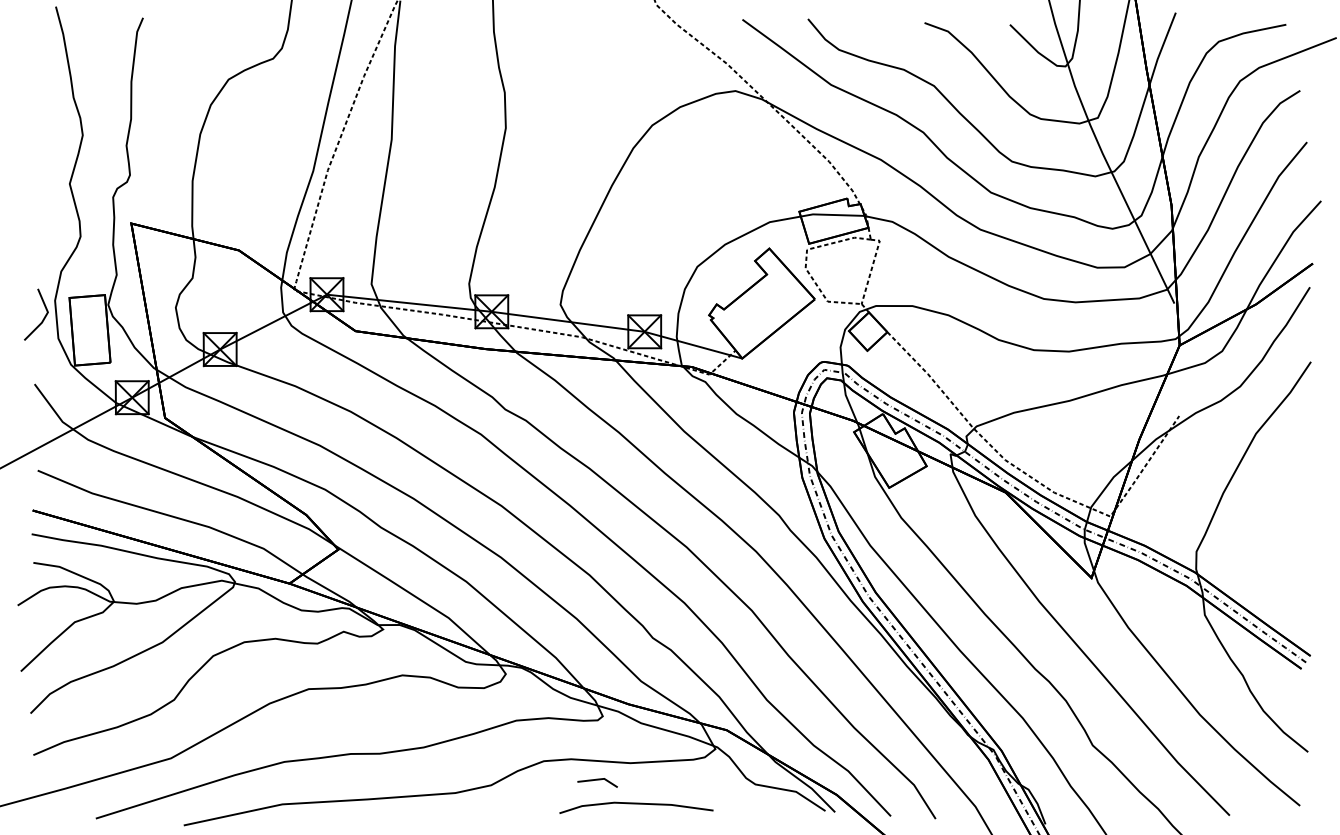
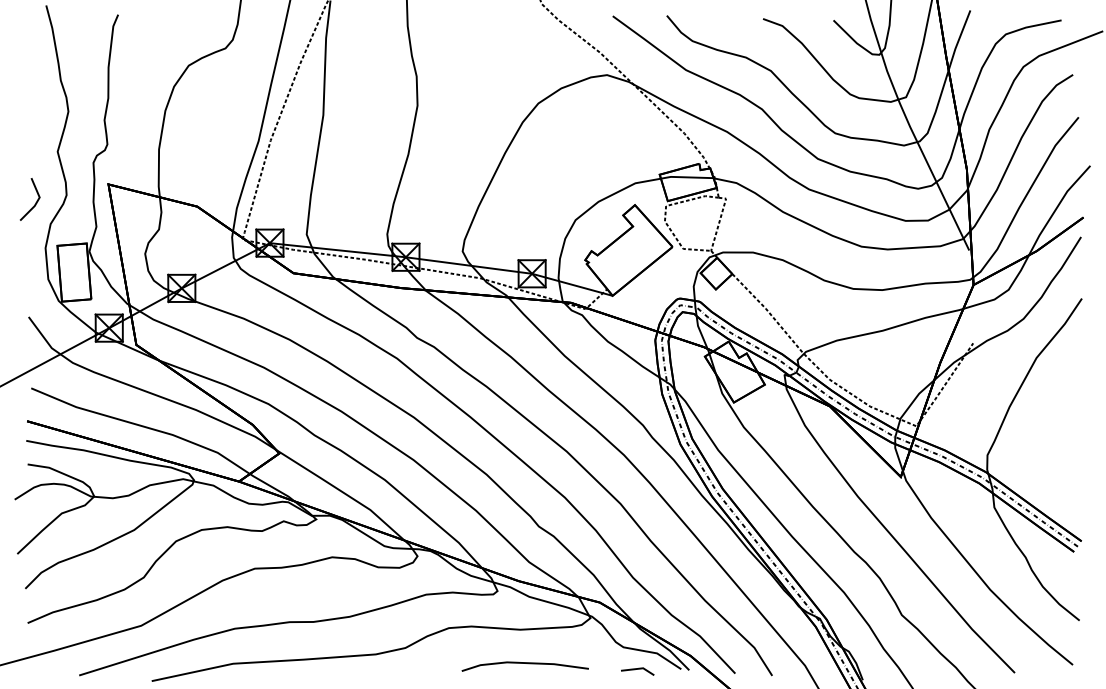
line: (43, 317) -> (36, 201), moved
line: (597, 780) -> (637, 669), moved

